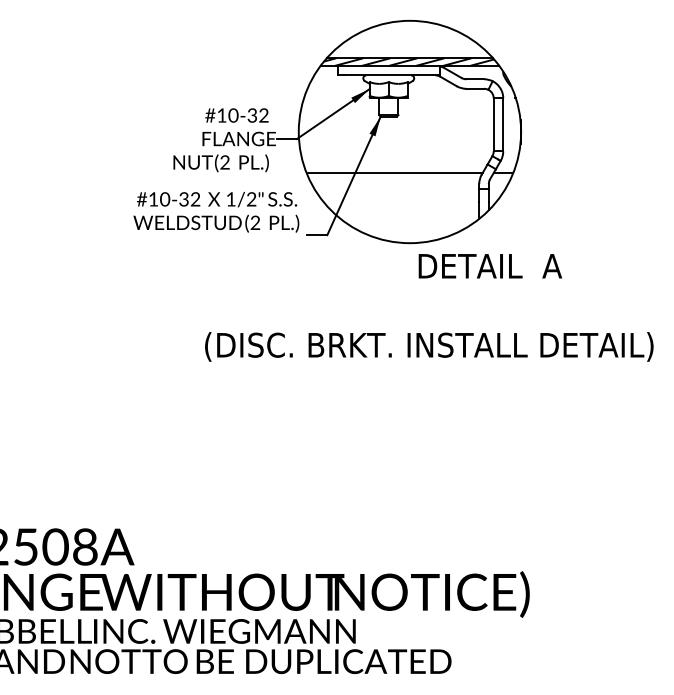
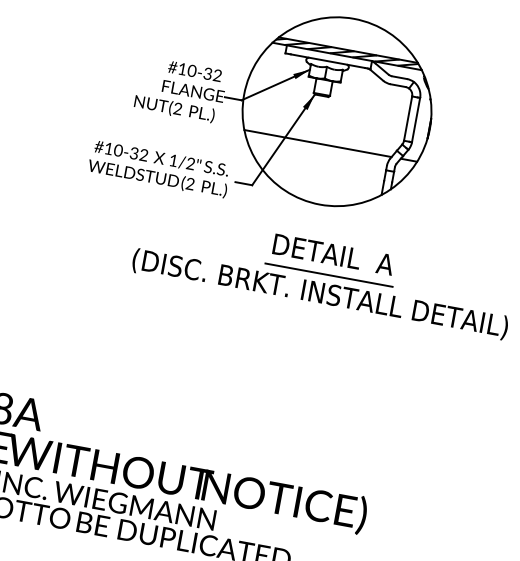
text: (216, 212) -> (159, 169), moved
text: (490, 266) -> (333, 254), moved
line: (435, 322) -> (329, 274), added

